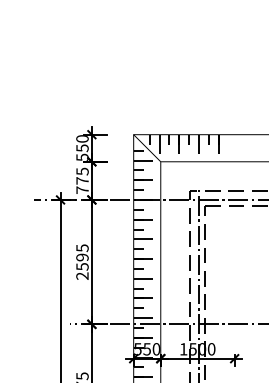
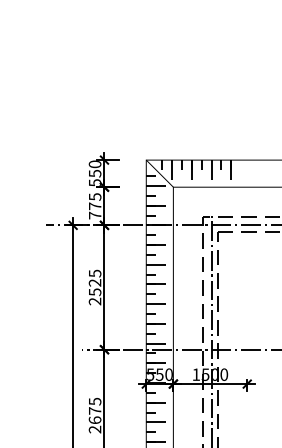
text: (82, 257) -> (95, 282), 2595 -> 2525

